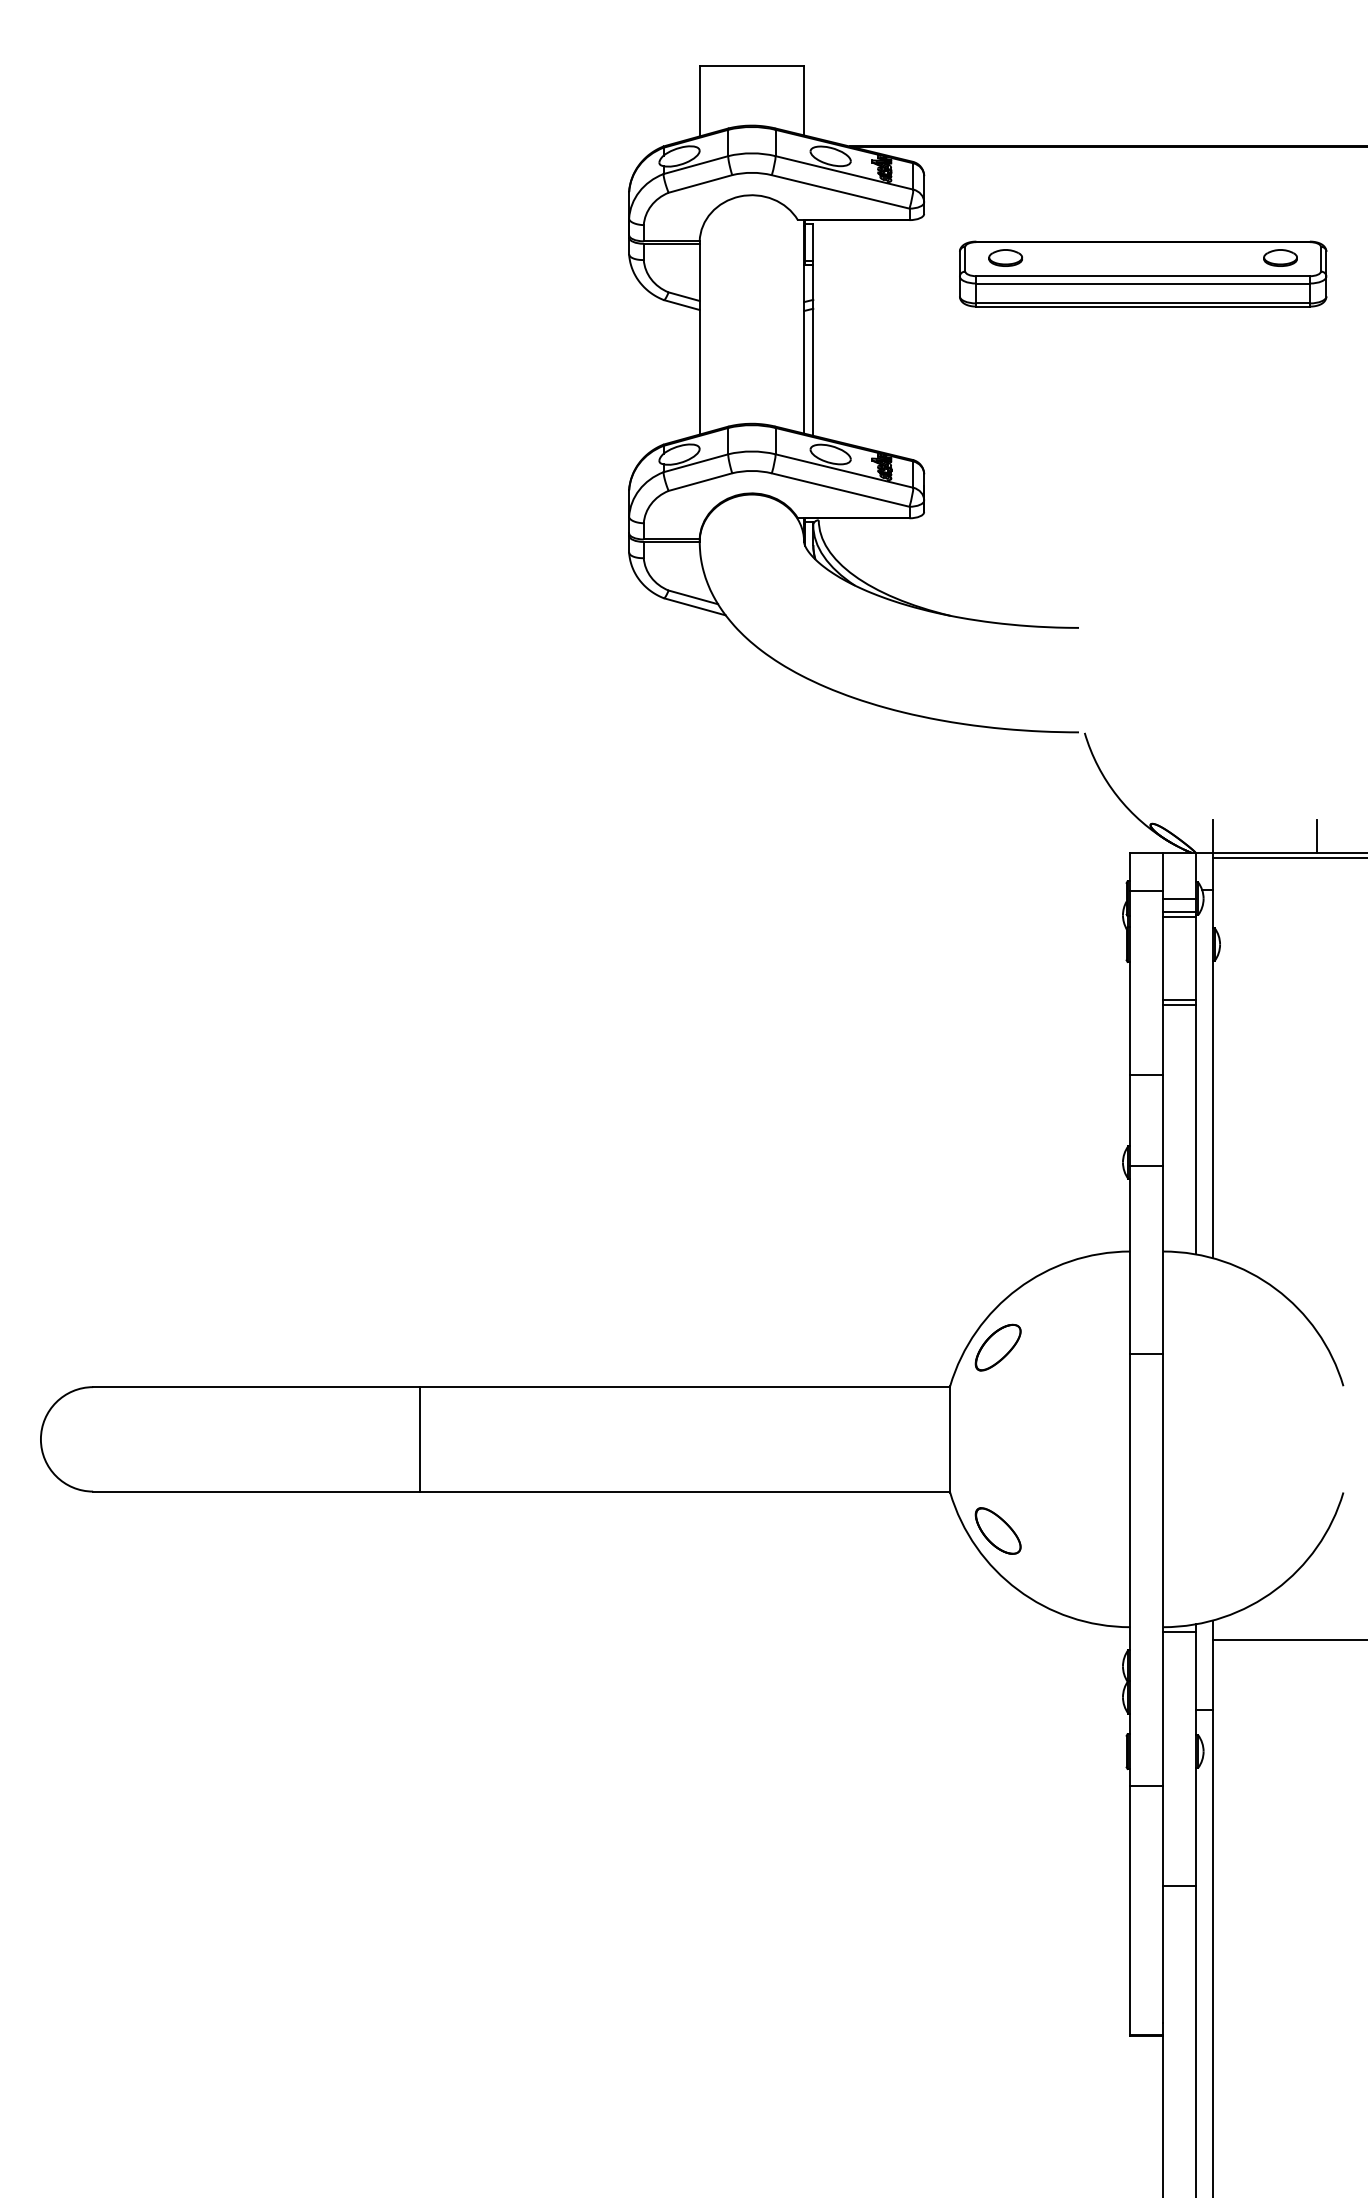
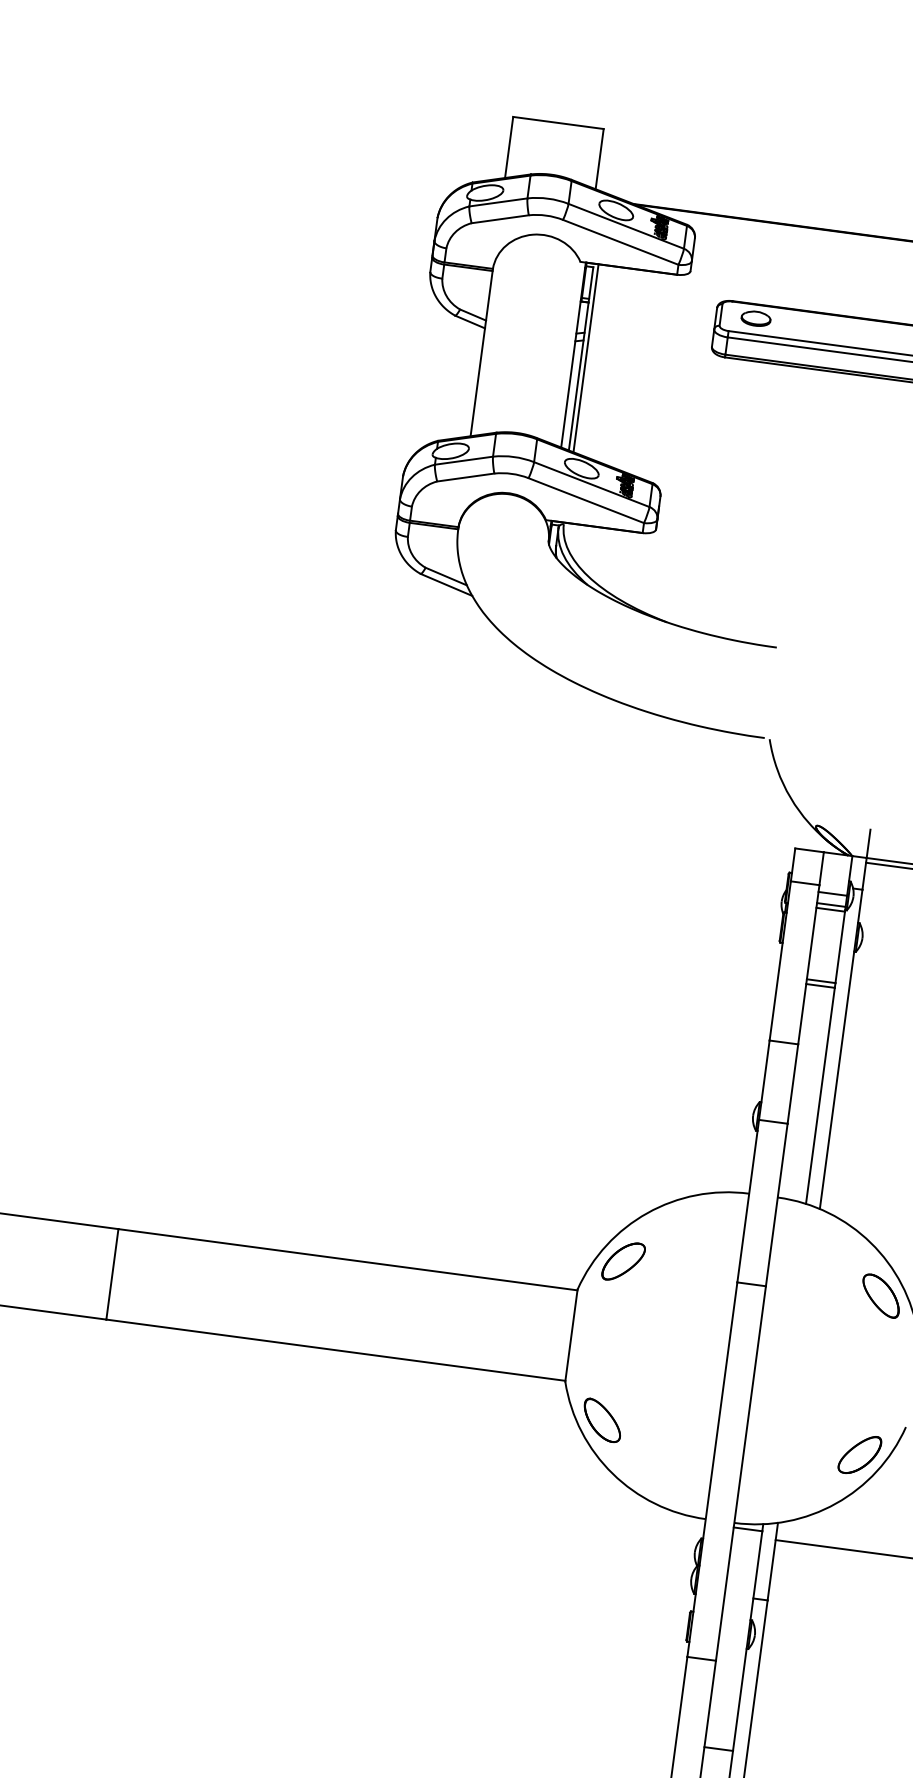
line: (818, 328) -> (585, 358), added
part: (1295, 1347) -> (881, 1295), added
part: (1295, 1530) -> (860, 1454), added

